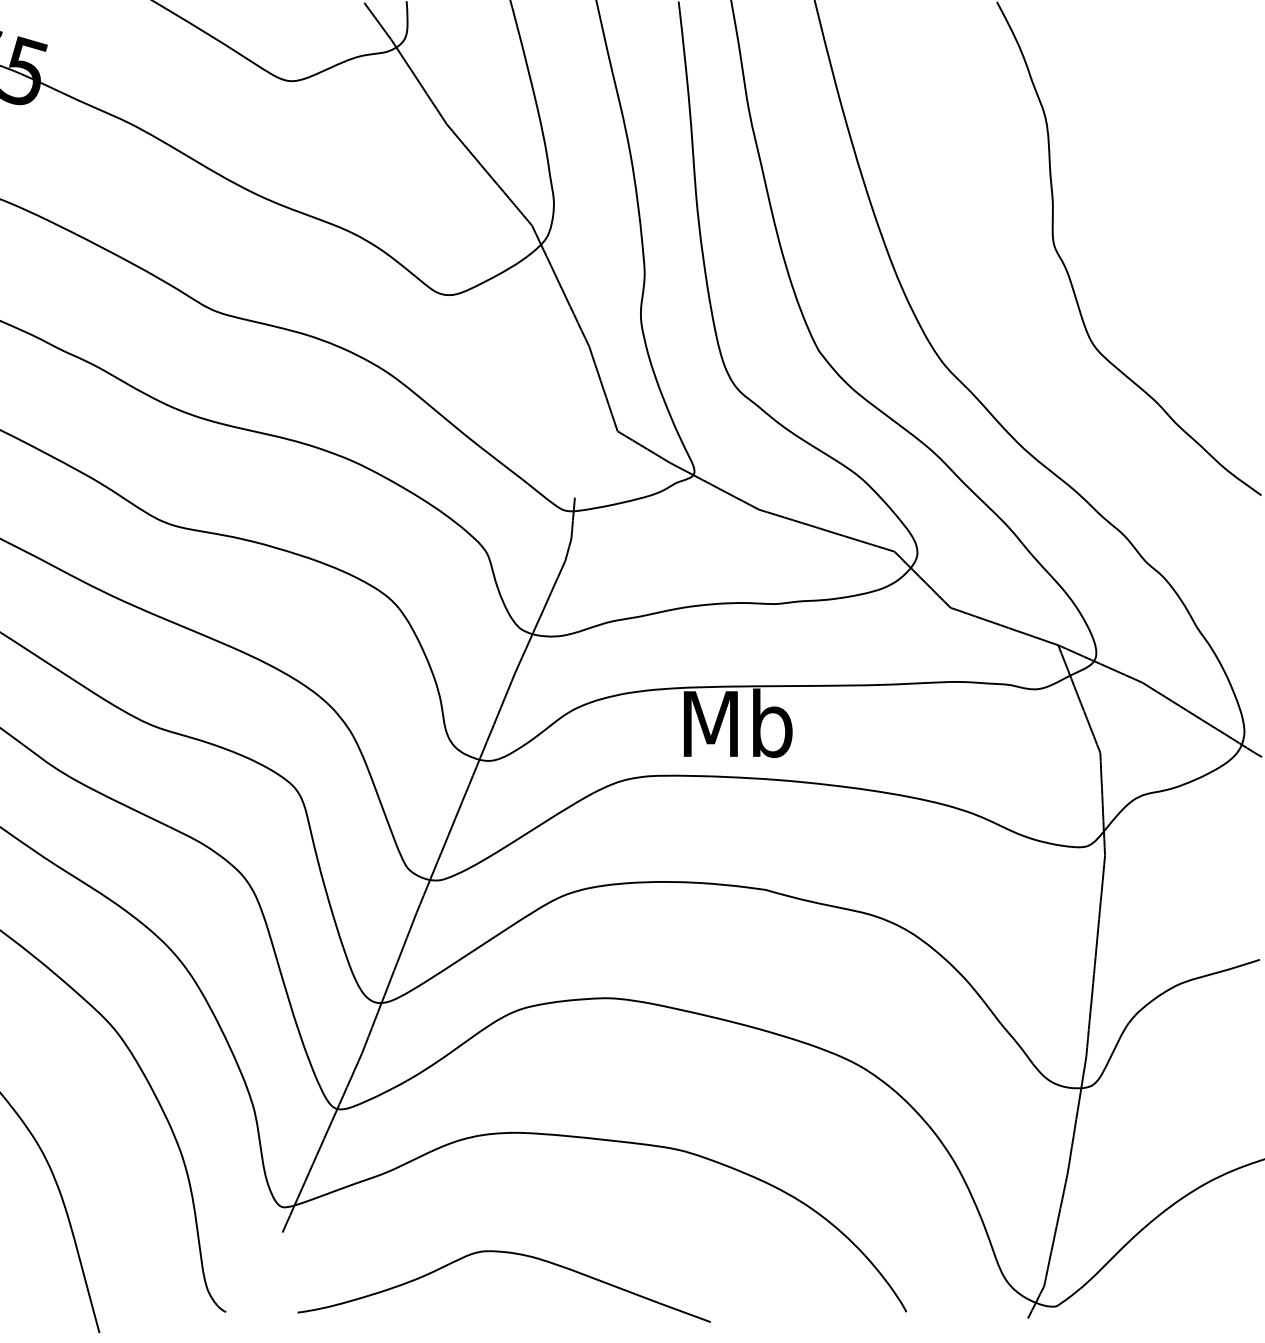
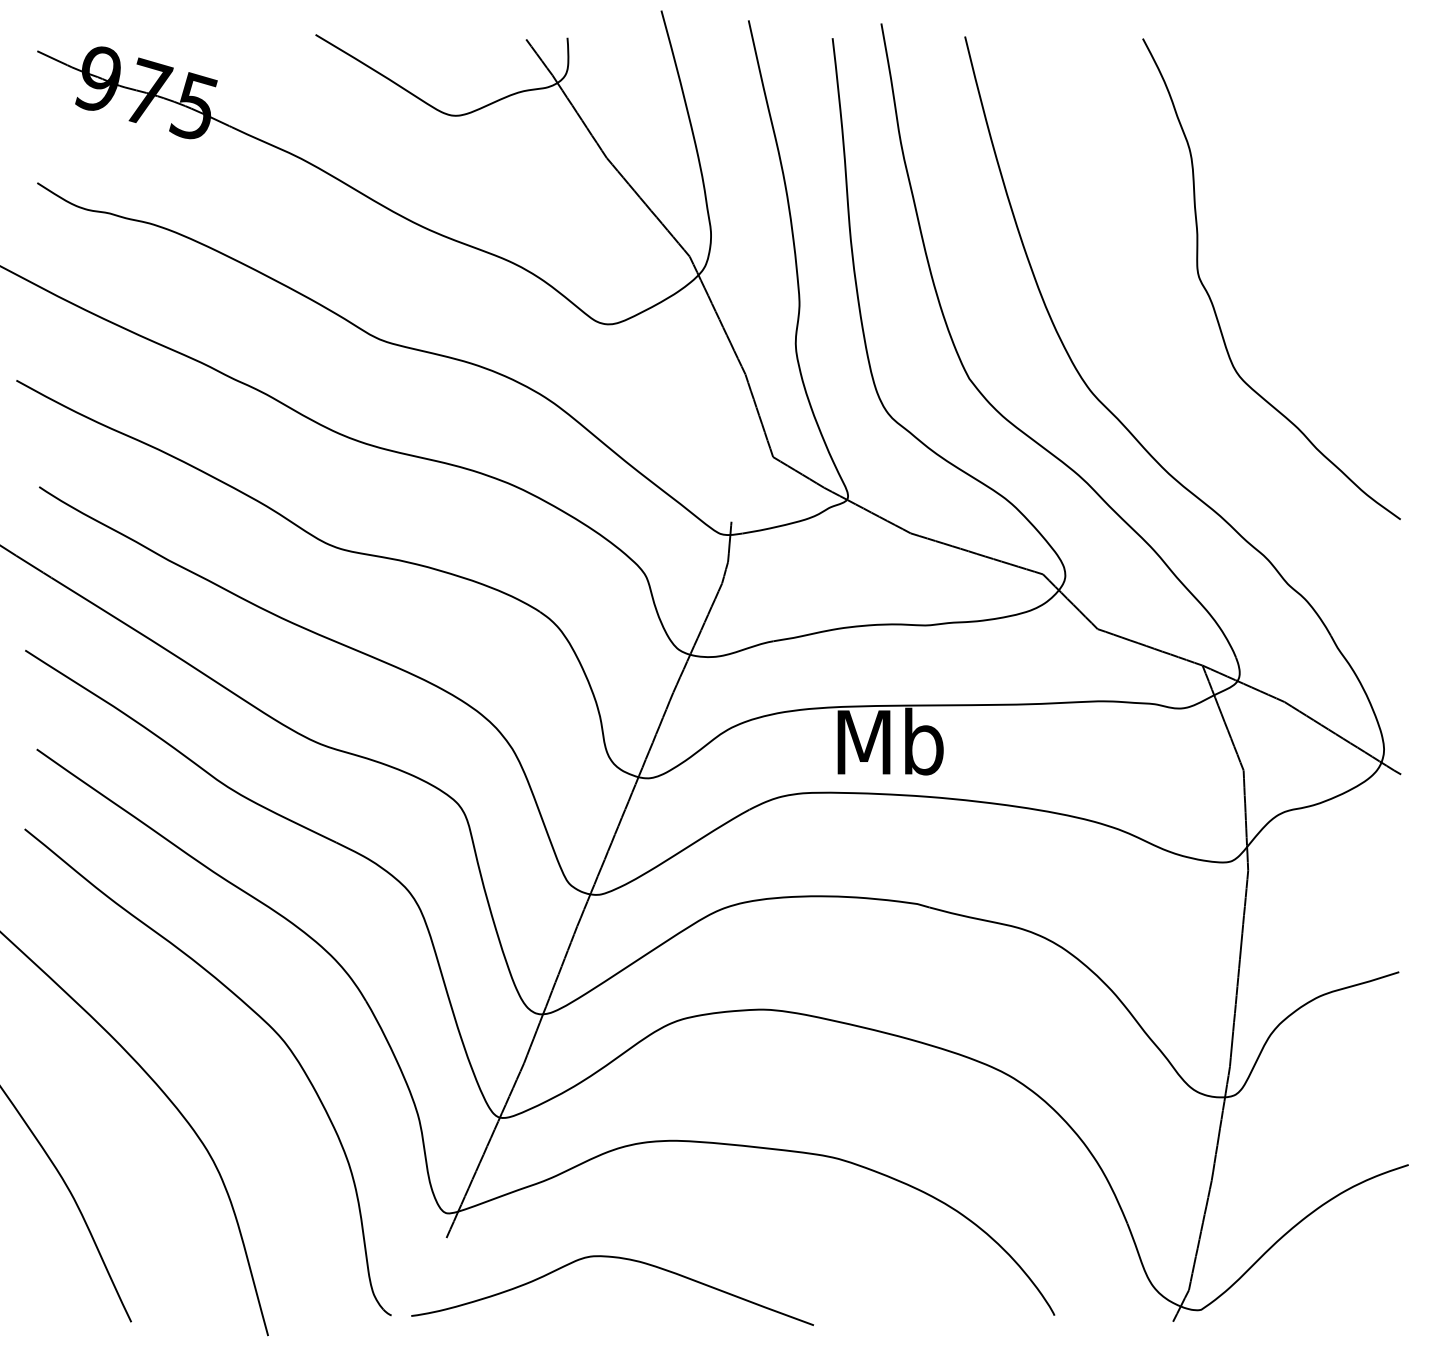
curve: (506, 1253) -> (614, 1258), moved

